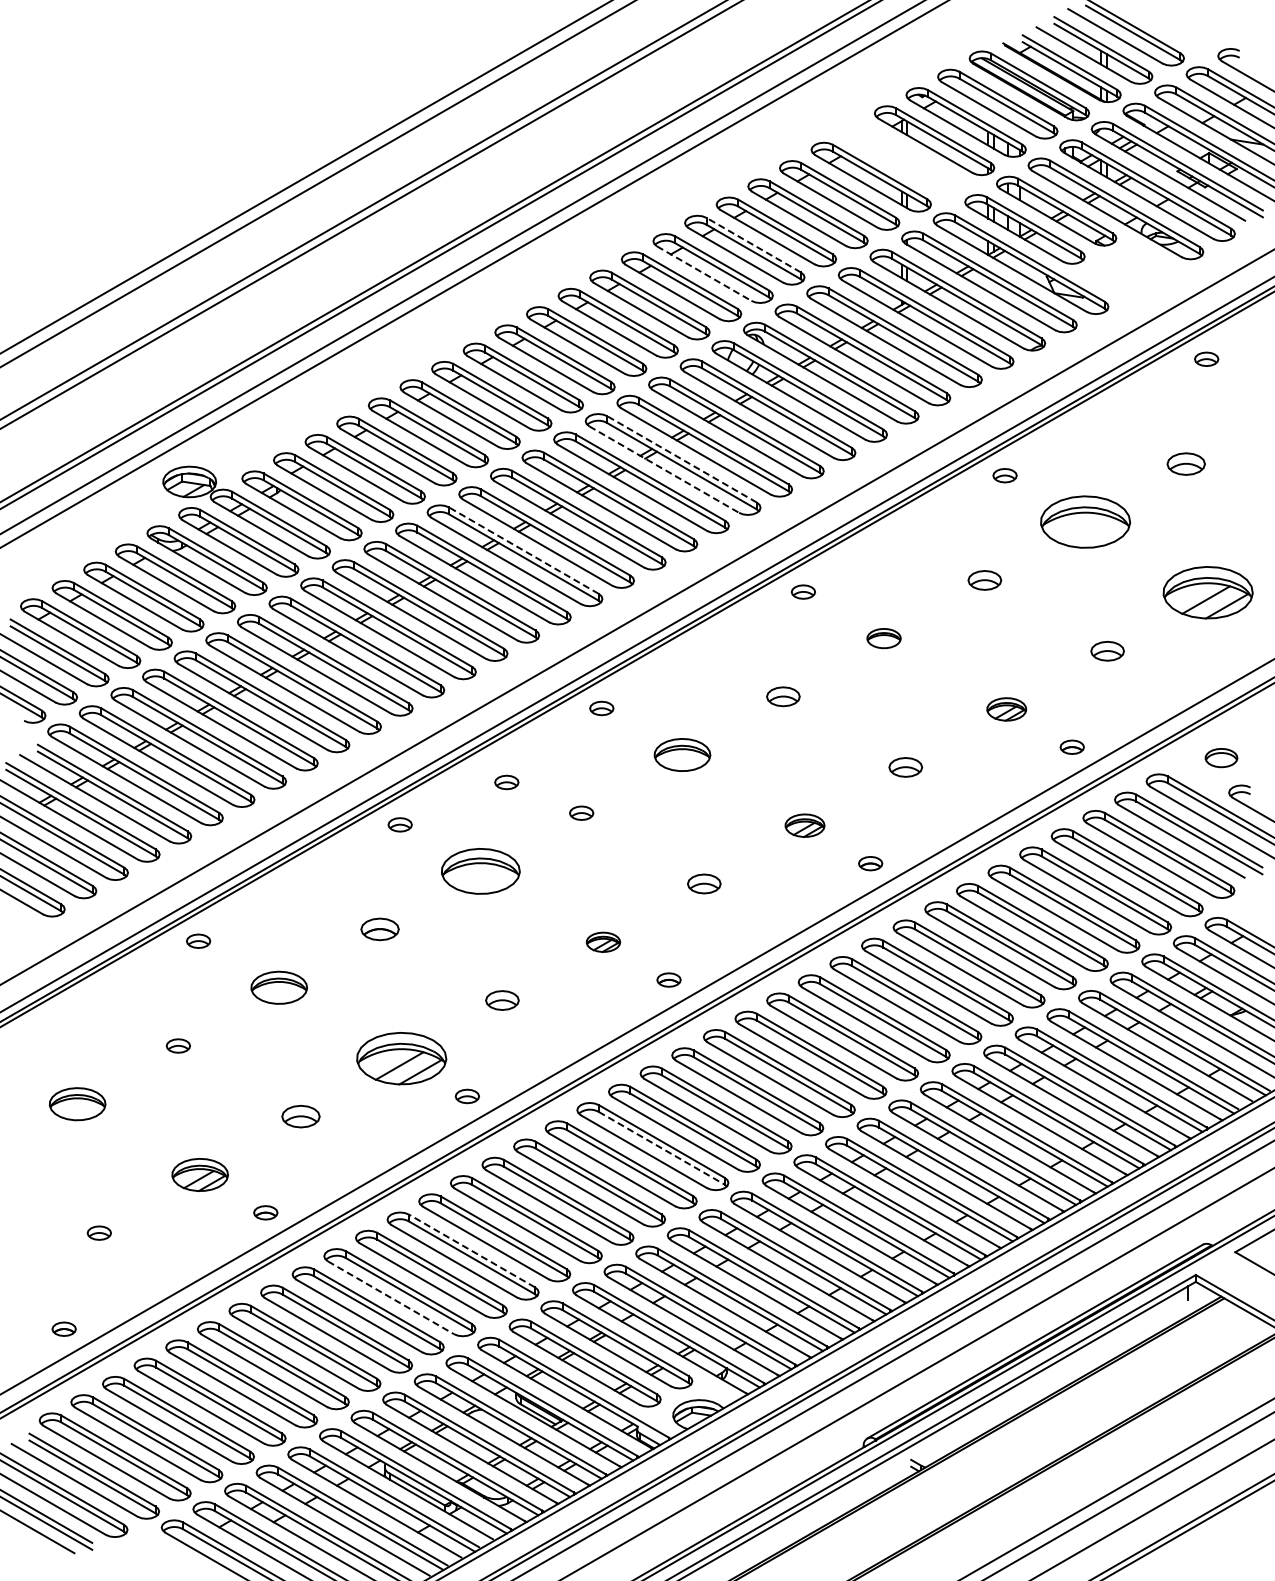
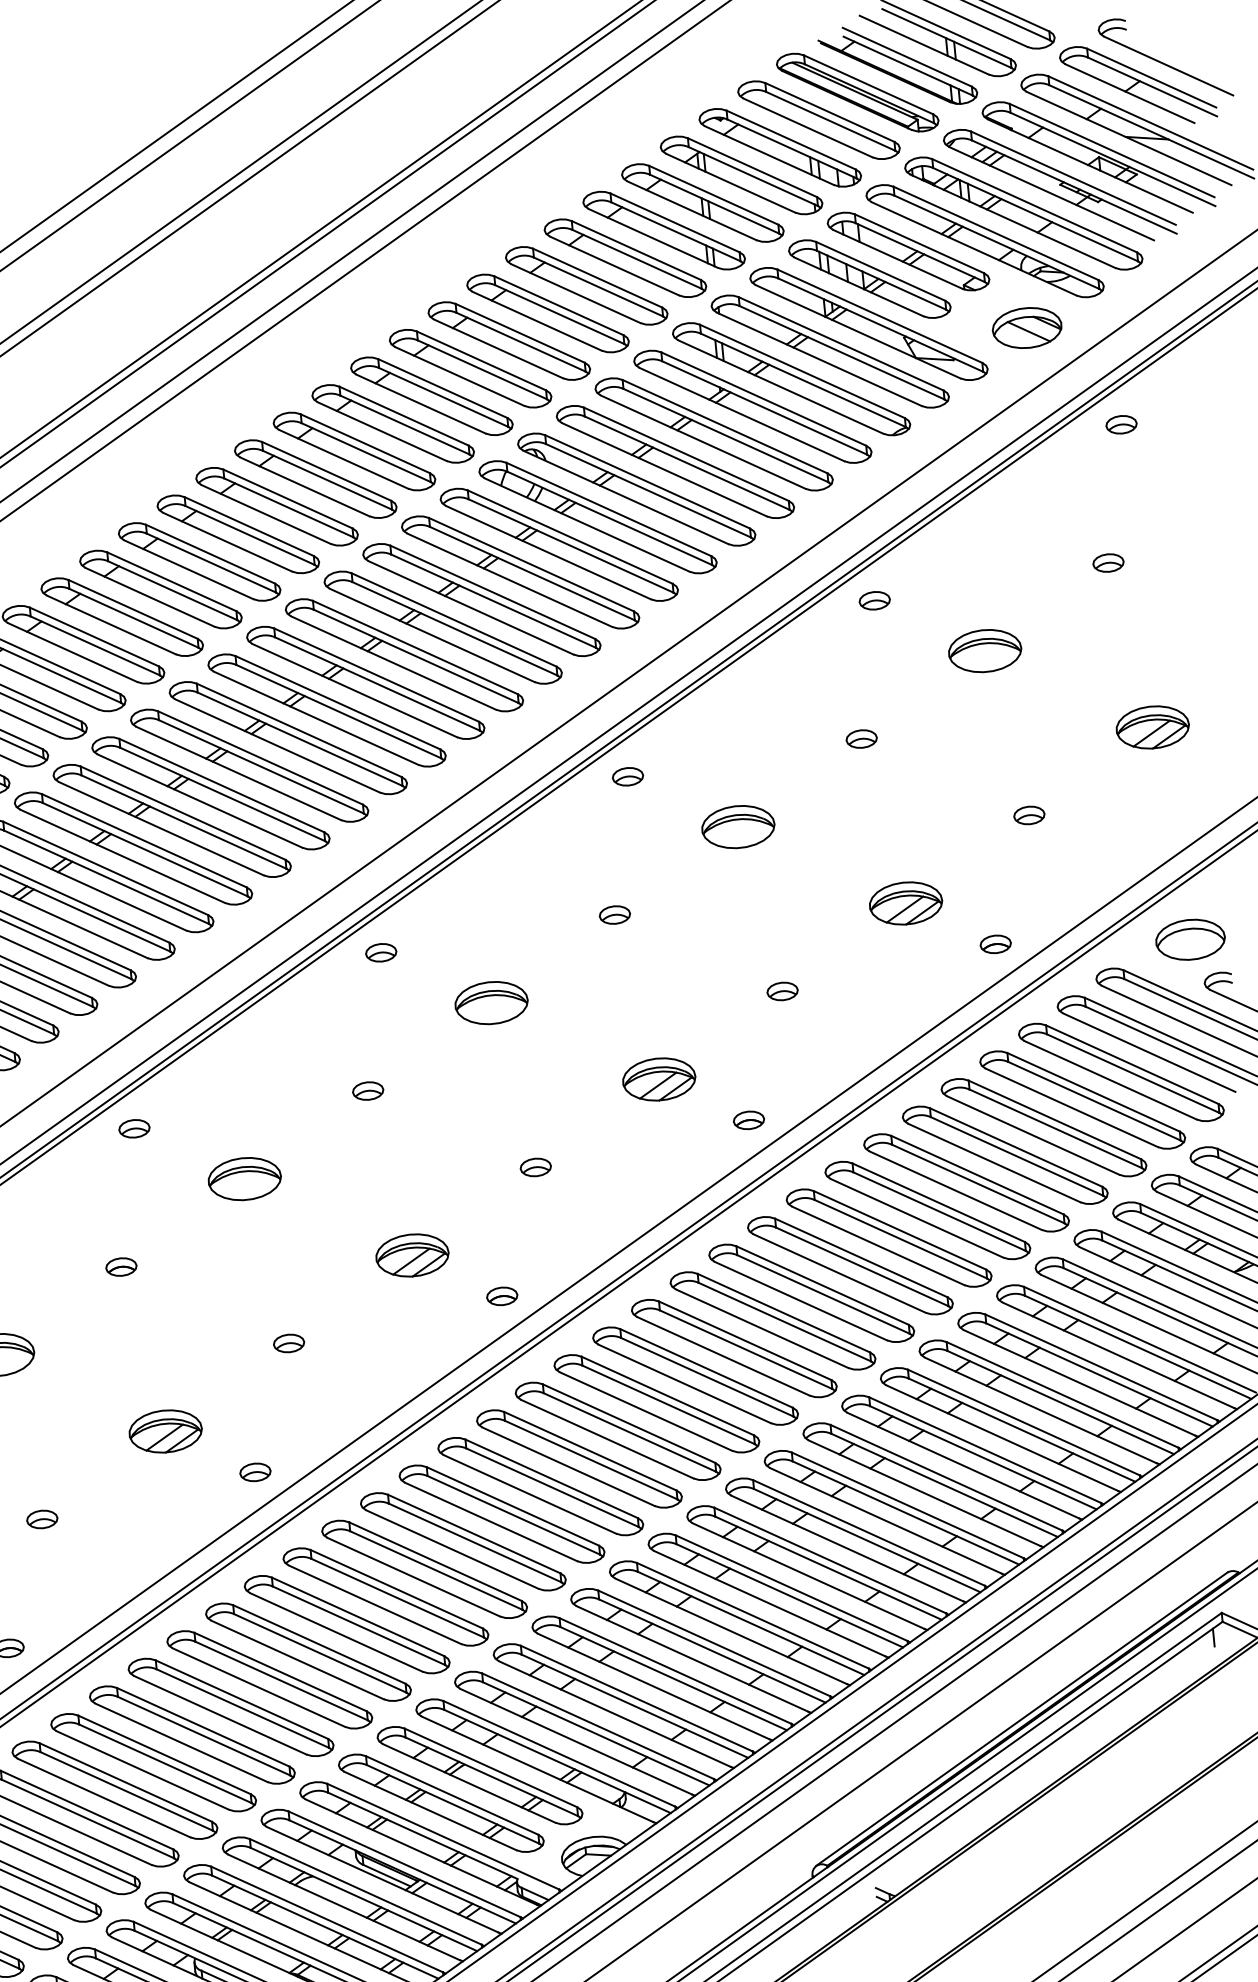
part: (902, 158) -> (702, 202), added
line: (753, 244) -> (519, 332), dashed -> solid
line: (704, 273) -> (460, 376), dashed -> solid
part: (1141, 278) -> (1027, 328), added
line: (681, 459) -> (453, 620), dashed -> solid
part: (1186, 463) -> (1108, 562), size x0.62
line: (664, 469) -> (432, 635), dashed -> solid
part: (1085, 522) -> (984, 651), size x0.62
line: (523, 550) -> (260, 757), dashed -> solid
part: (984, 580) -> (861, 739), size x0.71
part: (1208, 593) -> (1153, 728), size x0.62
part: (883, 638) -> (737, 826), size x1.67
part: (1106, 650) -> (1028, 814), size x0.71
part: (782, 696) -> (613, 914), size x0.71
part: (1006, 709) -> (905, 903), size x1.43
part: (1221, 757) -> (1190, 938), size x1.67
part: (905, 767) -> (782, 991), size x0.71
part: (506, 782) -> (266, 1060), removed
part: (804, 825) -> (658, 1079), size x1.43
part: (480, 871) -> (244, 1179), size x0.71
part: (703, 883) -> (534, 1166), size x0.71
part: (379, 929) -> (120, 1266), size x0.62
part: (603, 942) -> (412, 1255), size x1.67
part: (502, 999) -> (288, 1342), size x0.71
part: (401, 1058) -> (165, 1431), size x0.62
part: (300, 1116) -> (41, 1519), size x0.62
line: (661, 1148) -> (513, 1515), dashed -> solid
line: (472, 1250) -> (281, 1671), dashed -> solid
line: (390, 1297) -> (180, 1742), dashed -> solid

